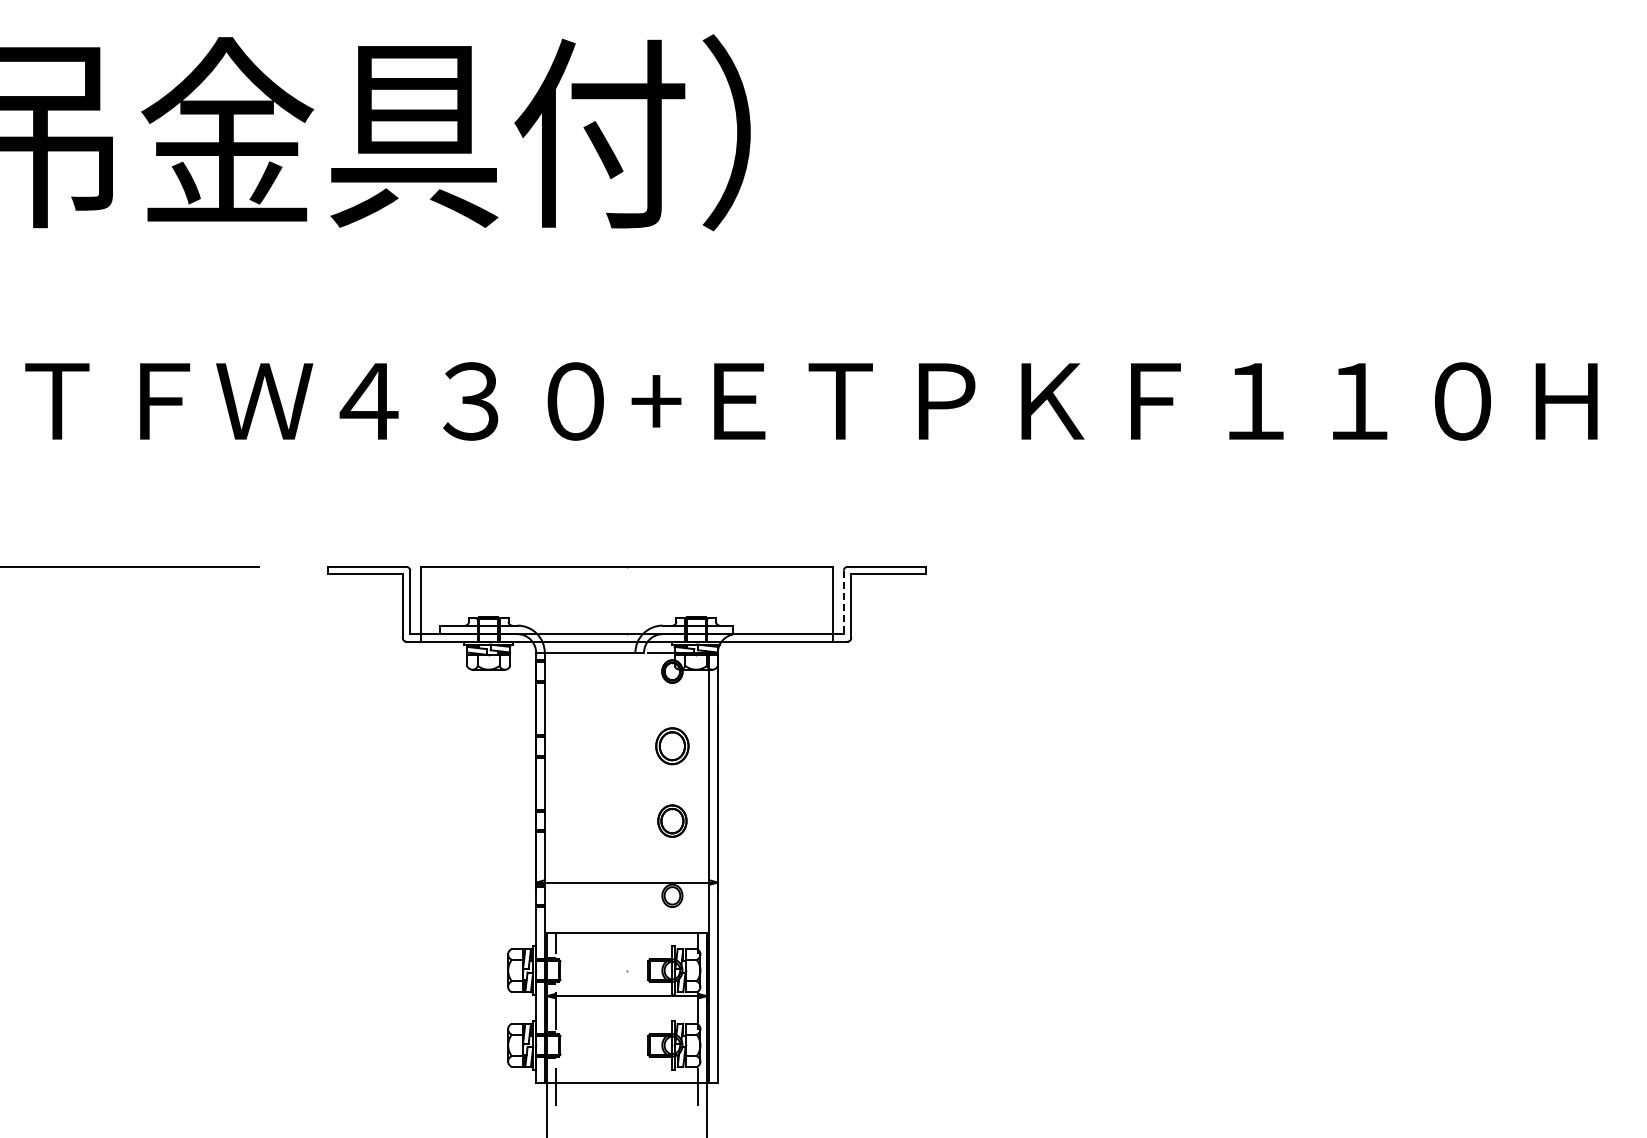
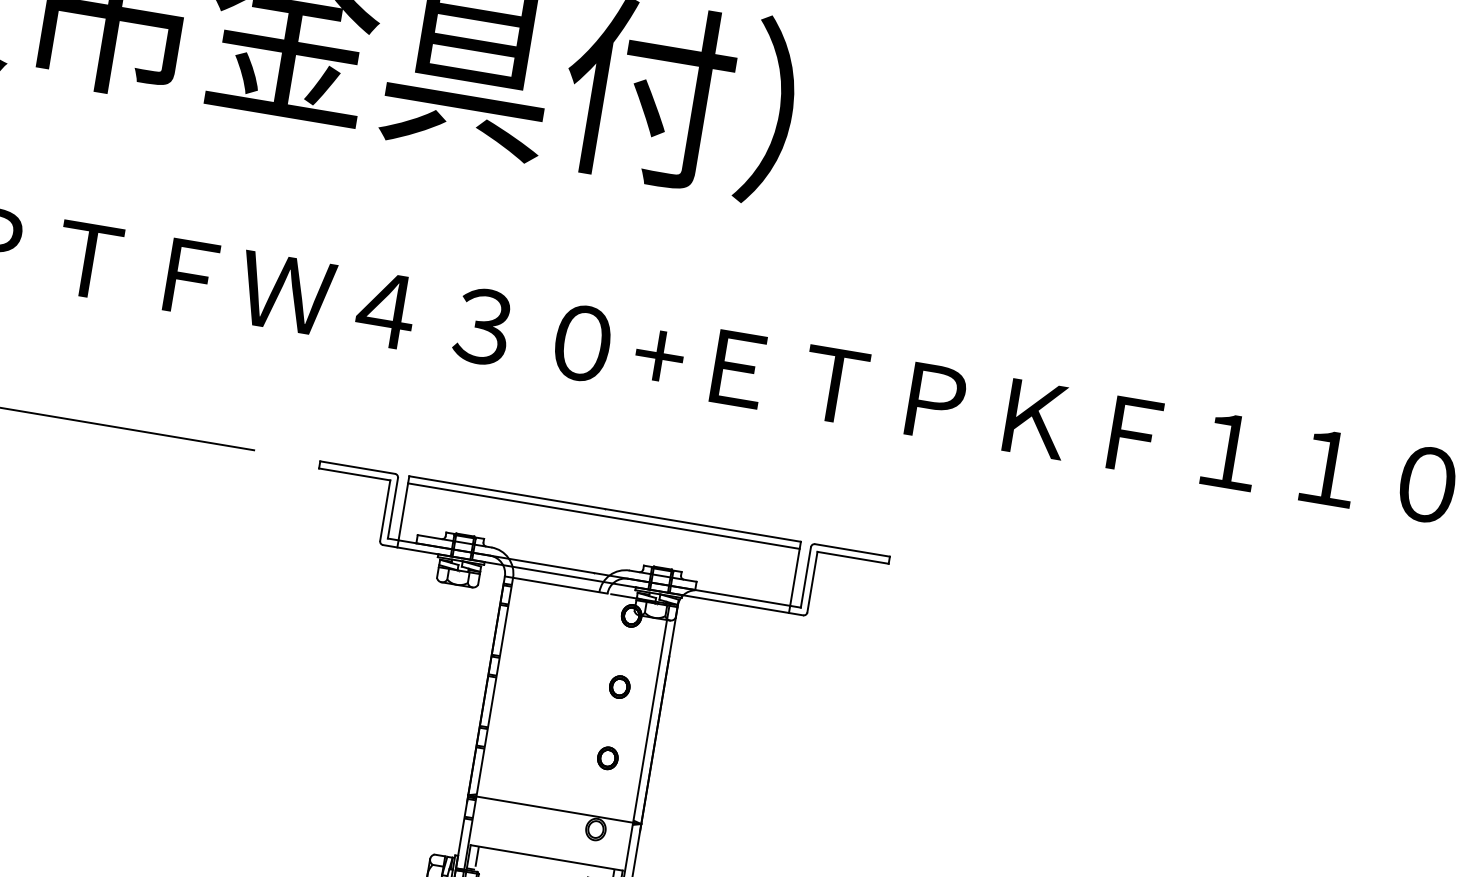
line: (626, 574) -> (603, 516), added
line: (843, 602) -> (805, 577), dashed -> solid
part: (672, 746) -> (619, 687), size x0.62
part: (672, 820) -> (607, 757), size x0.71

